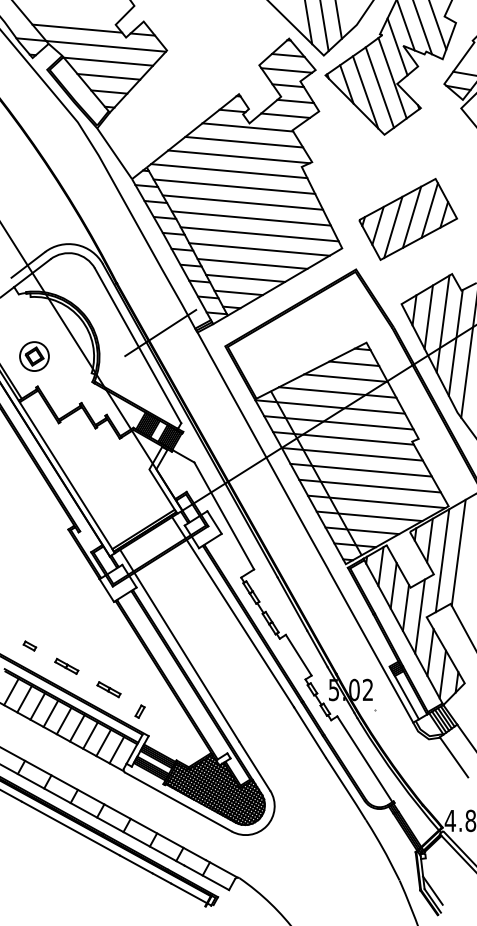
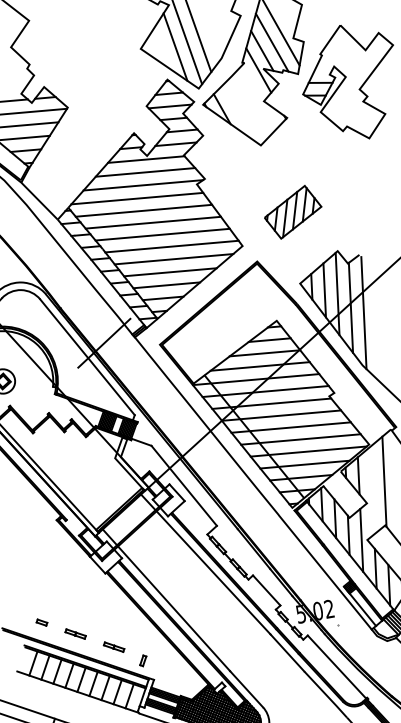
line: (392, 78) -> (259, 97), removed
line: (379, 87) -> (249, 106), removed
line: (365, 92) -> (238, 113), removed
part: (407, 219) -> (292, 212), size x0.7
line: (442, 560) -> (372, 490), removed

